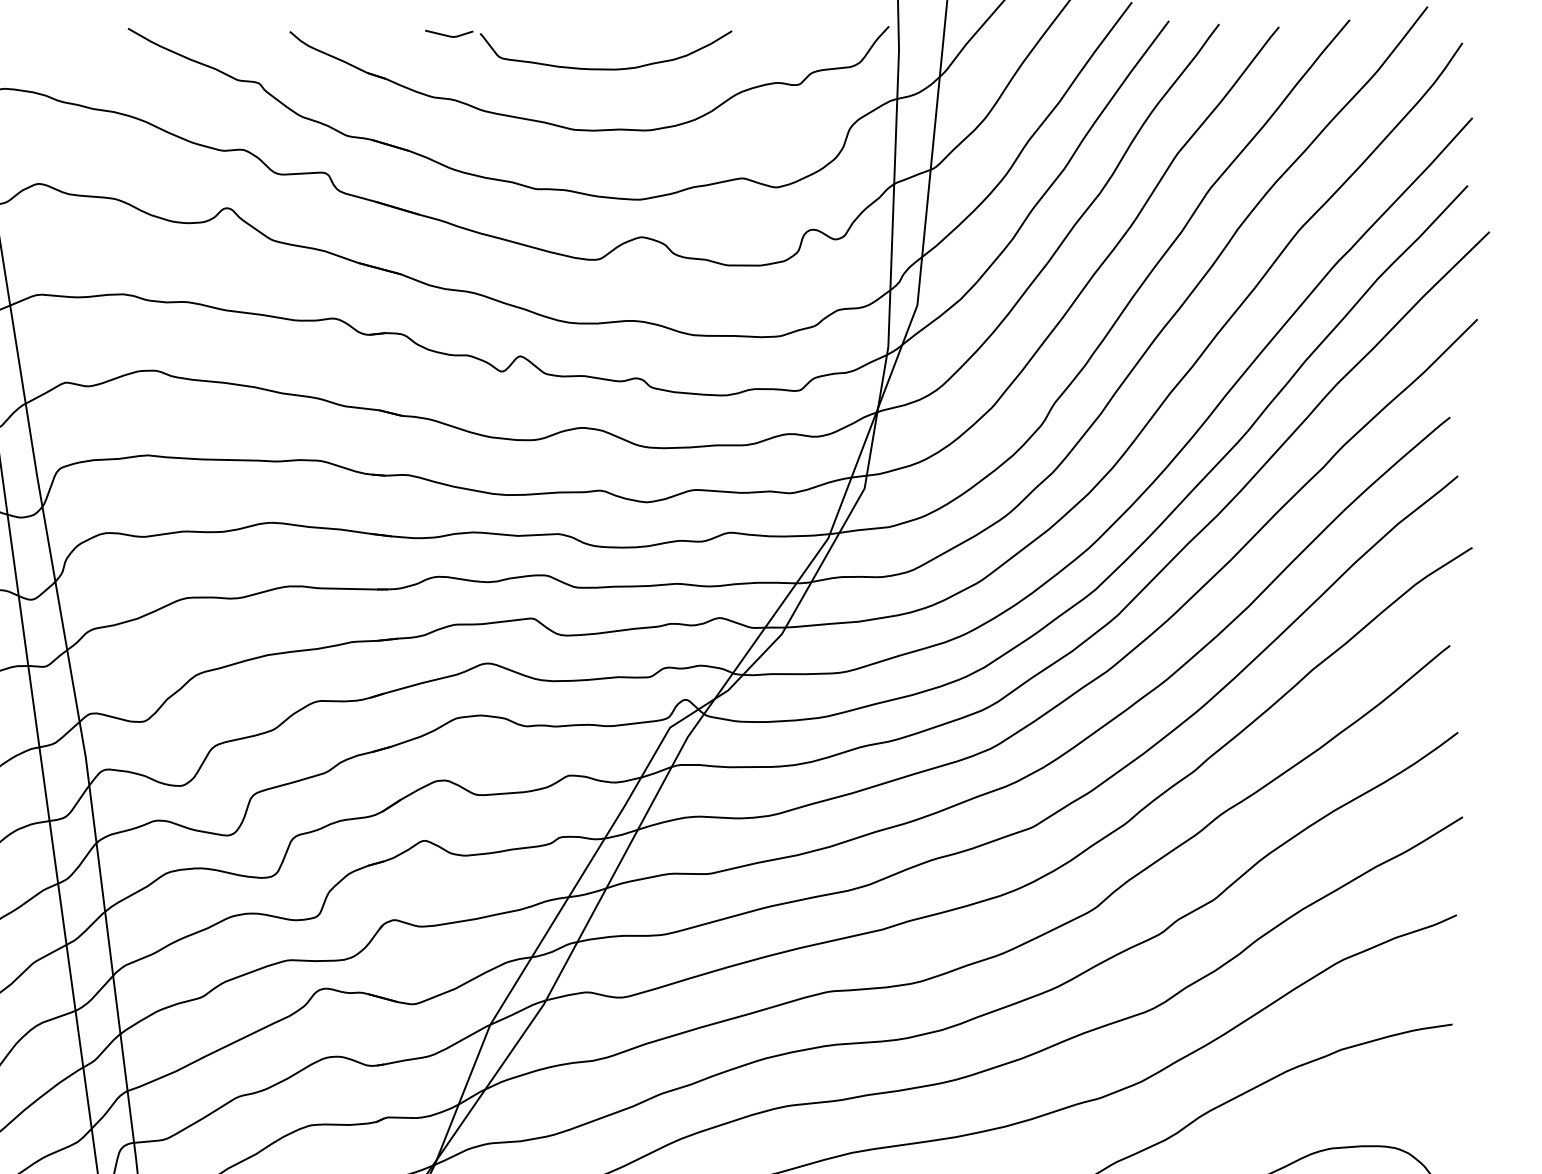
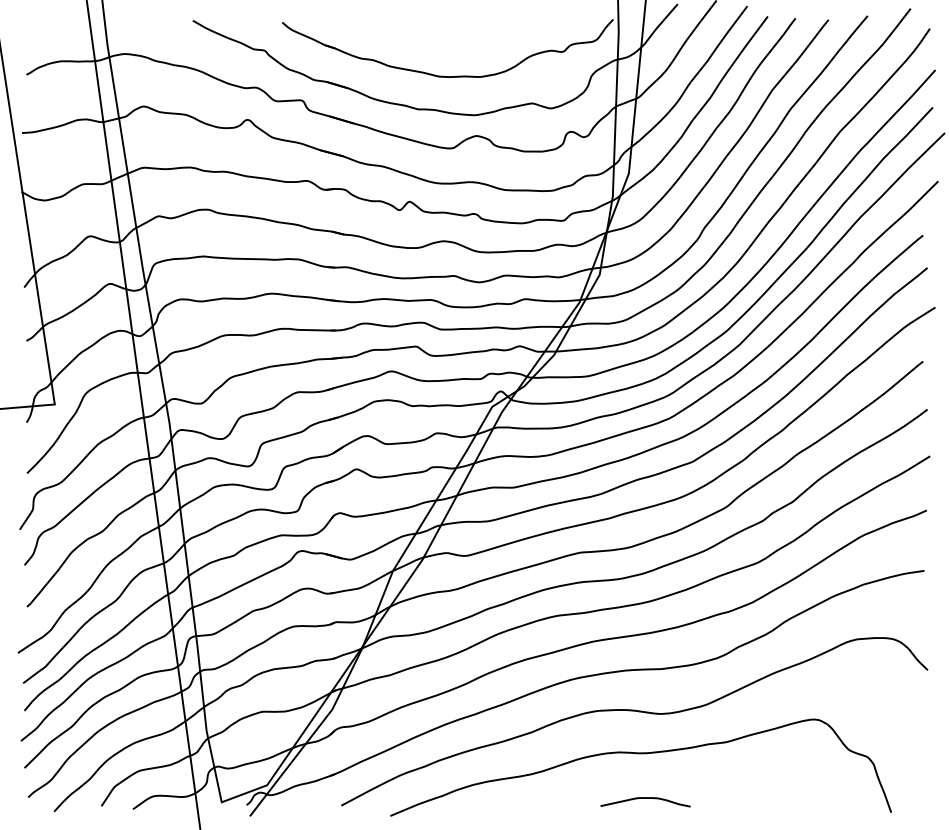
part: (578, 66) -> (441, 41), removed

